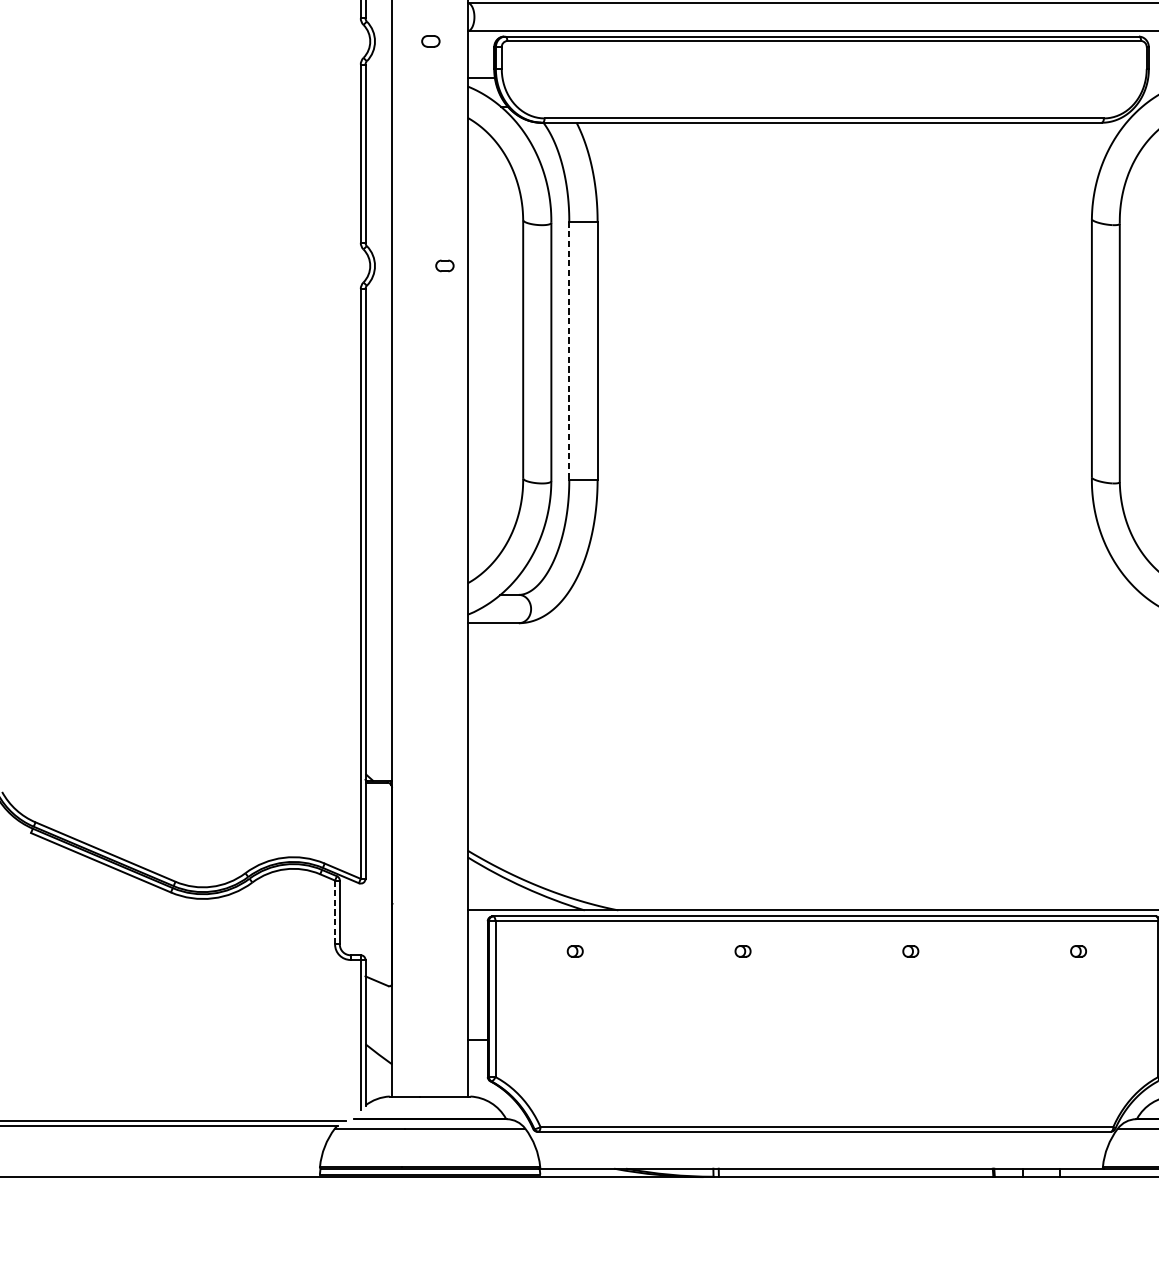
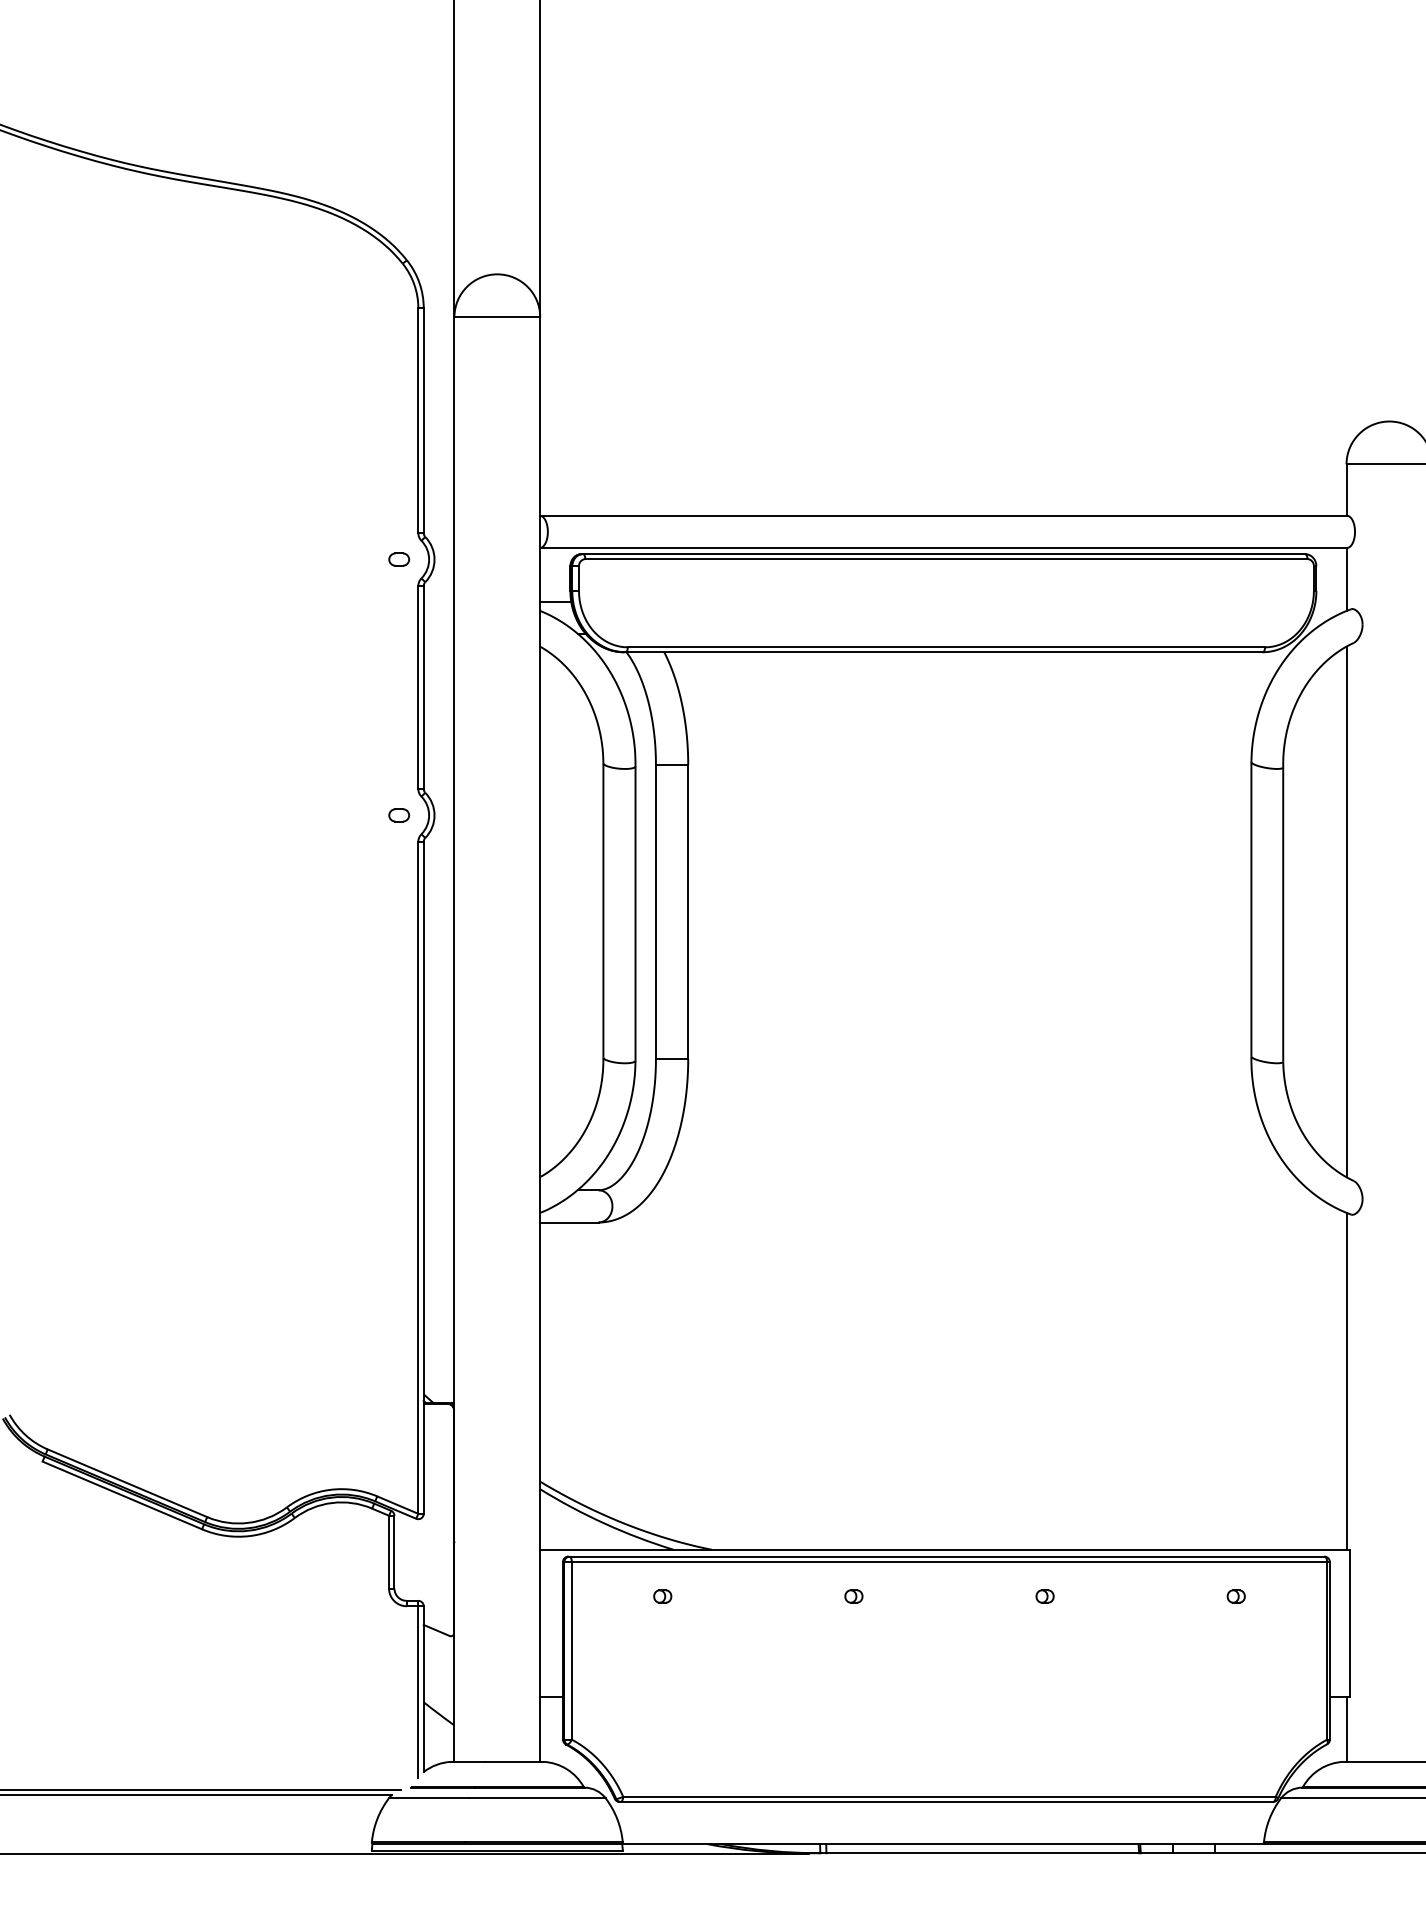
part: (431, 41) -> (399, 559), moved
part: (445, 266) -> (399, 815), moved
line: (568, 351) -> (655, 912), dashed -> solid
line: (335, 911) -> (389, 1551), dashed -> solid

